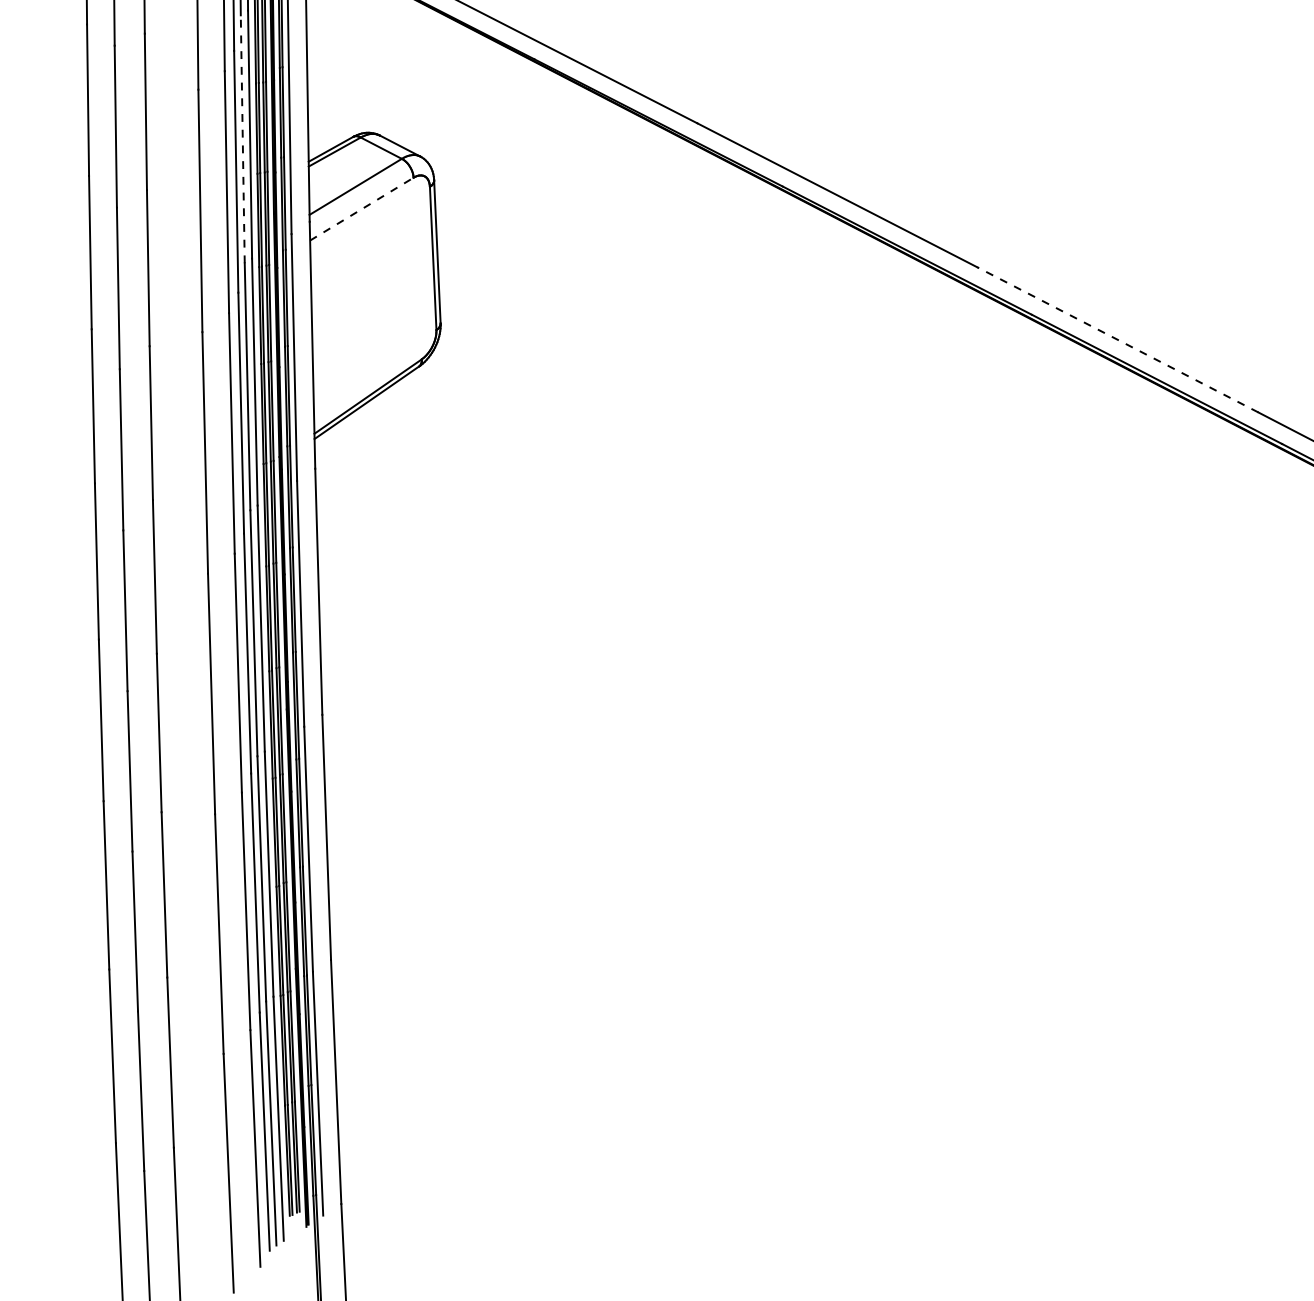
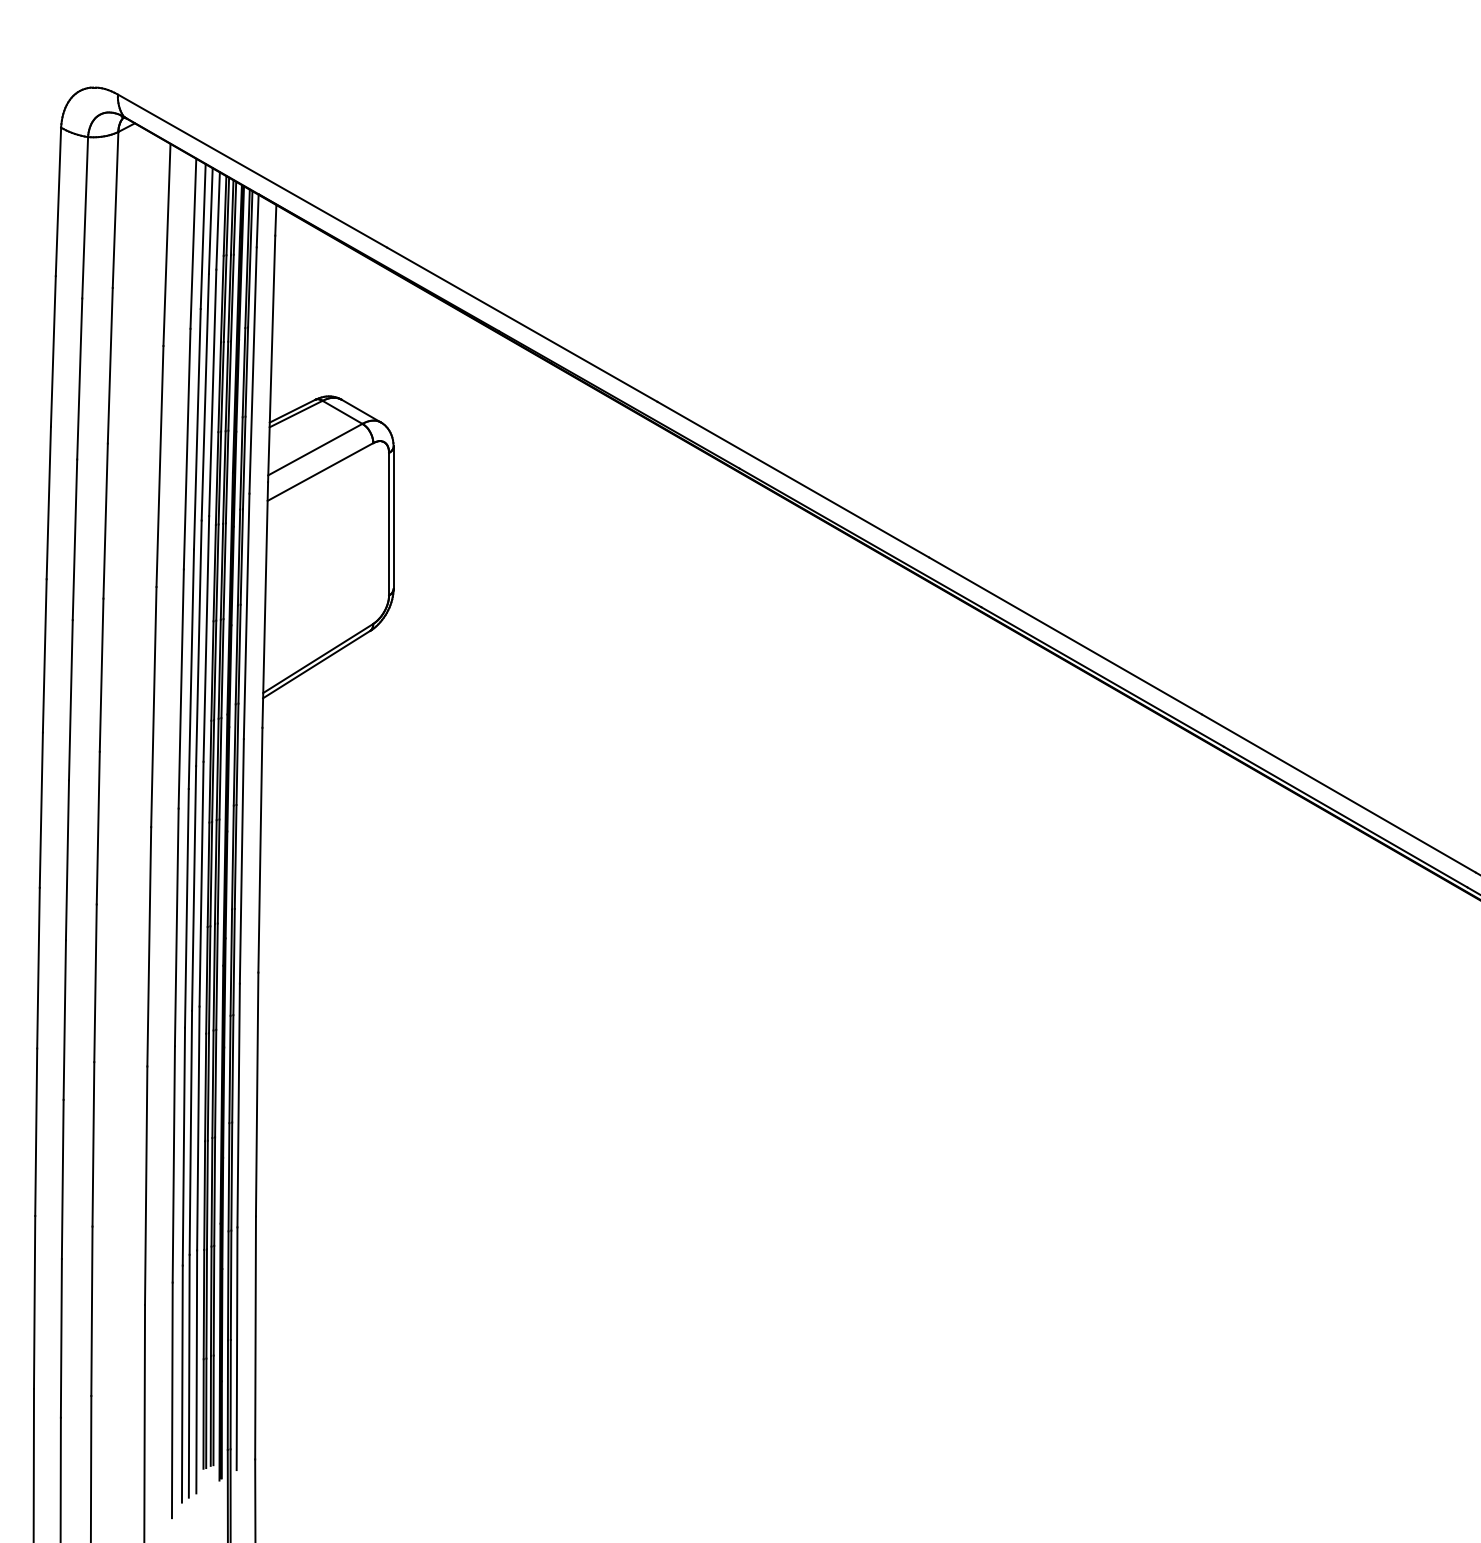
line: (242, 138) -> (205, 396), dashed -> solid
line: (361, 208) -> (320, 471), dashed -> solid
line: (1117, 339) -> (1065, 635), dashed -> solid

